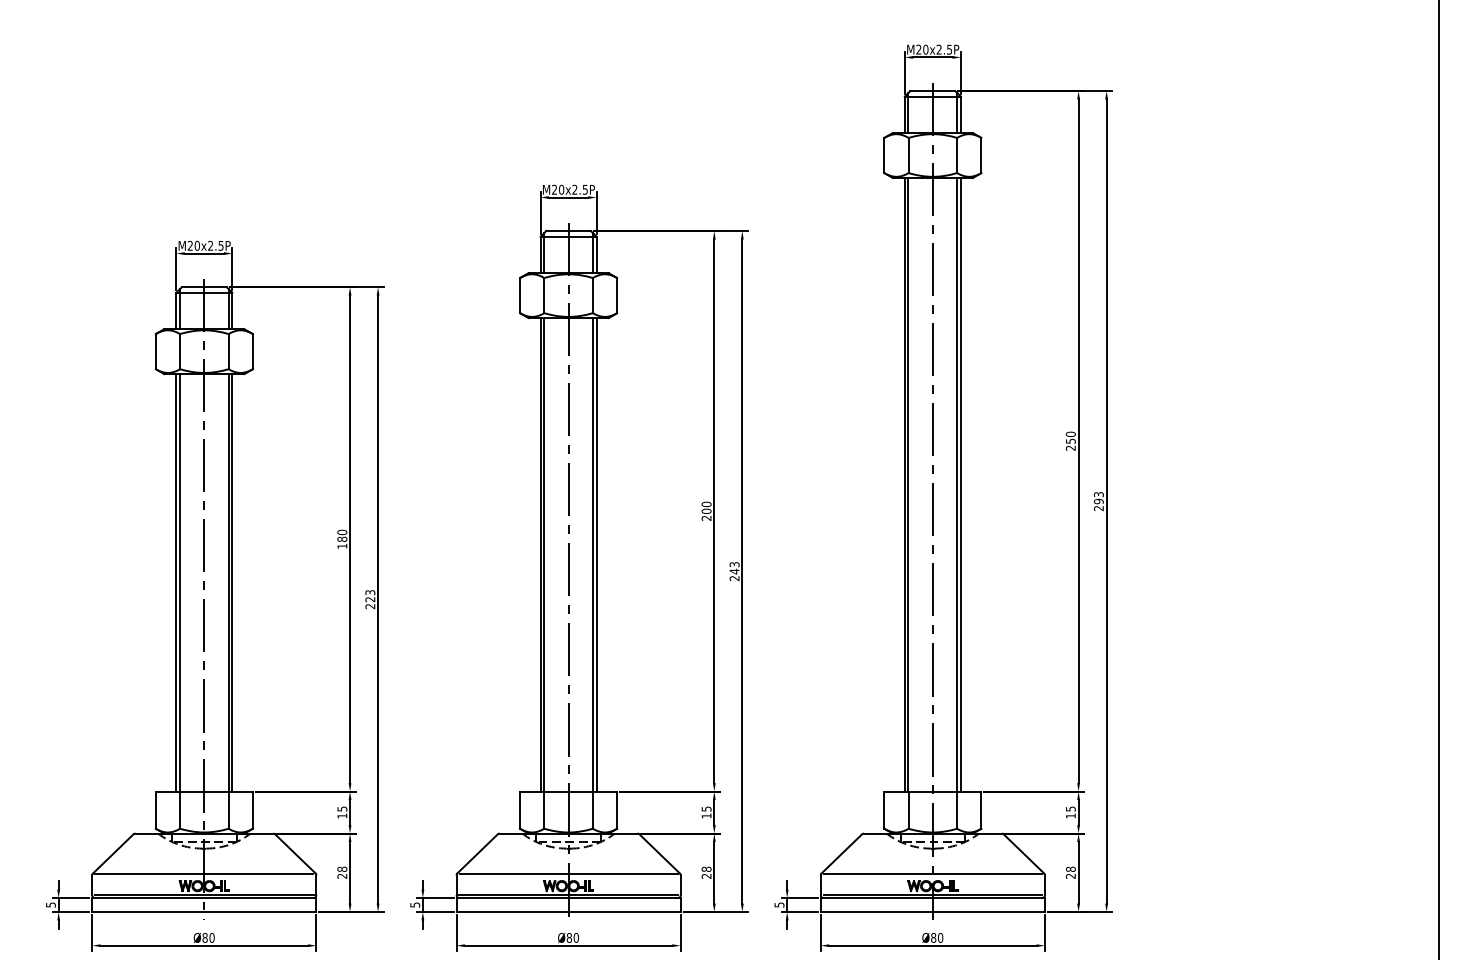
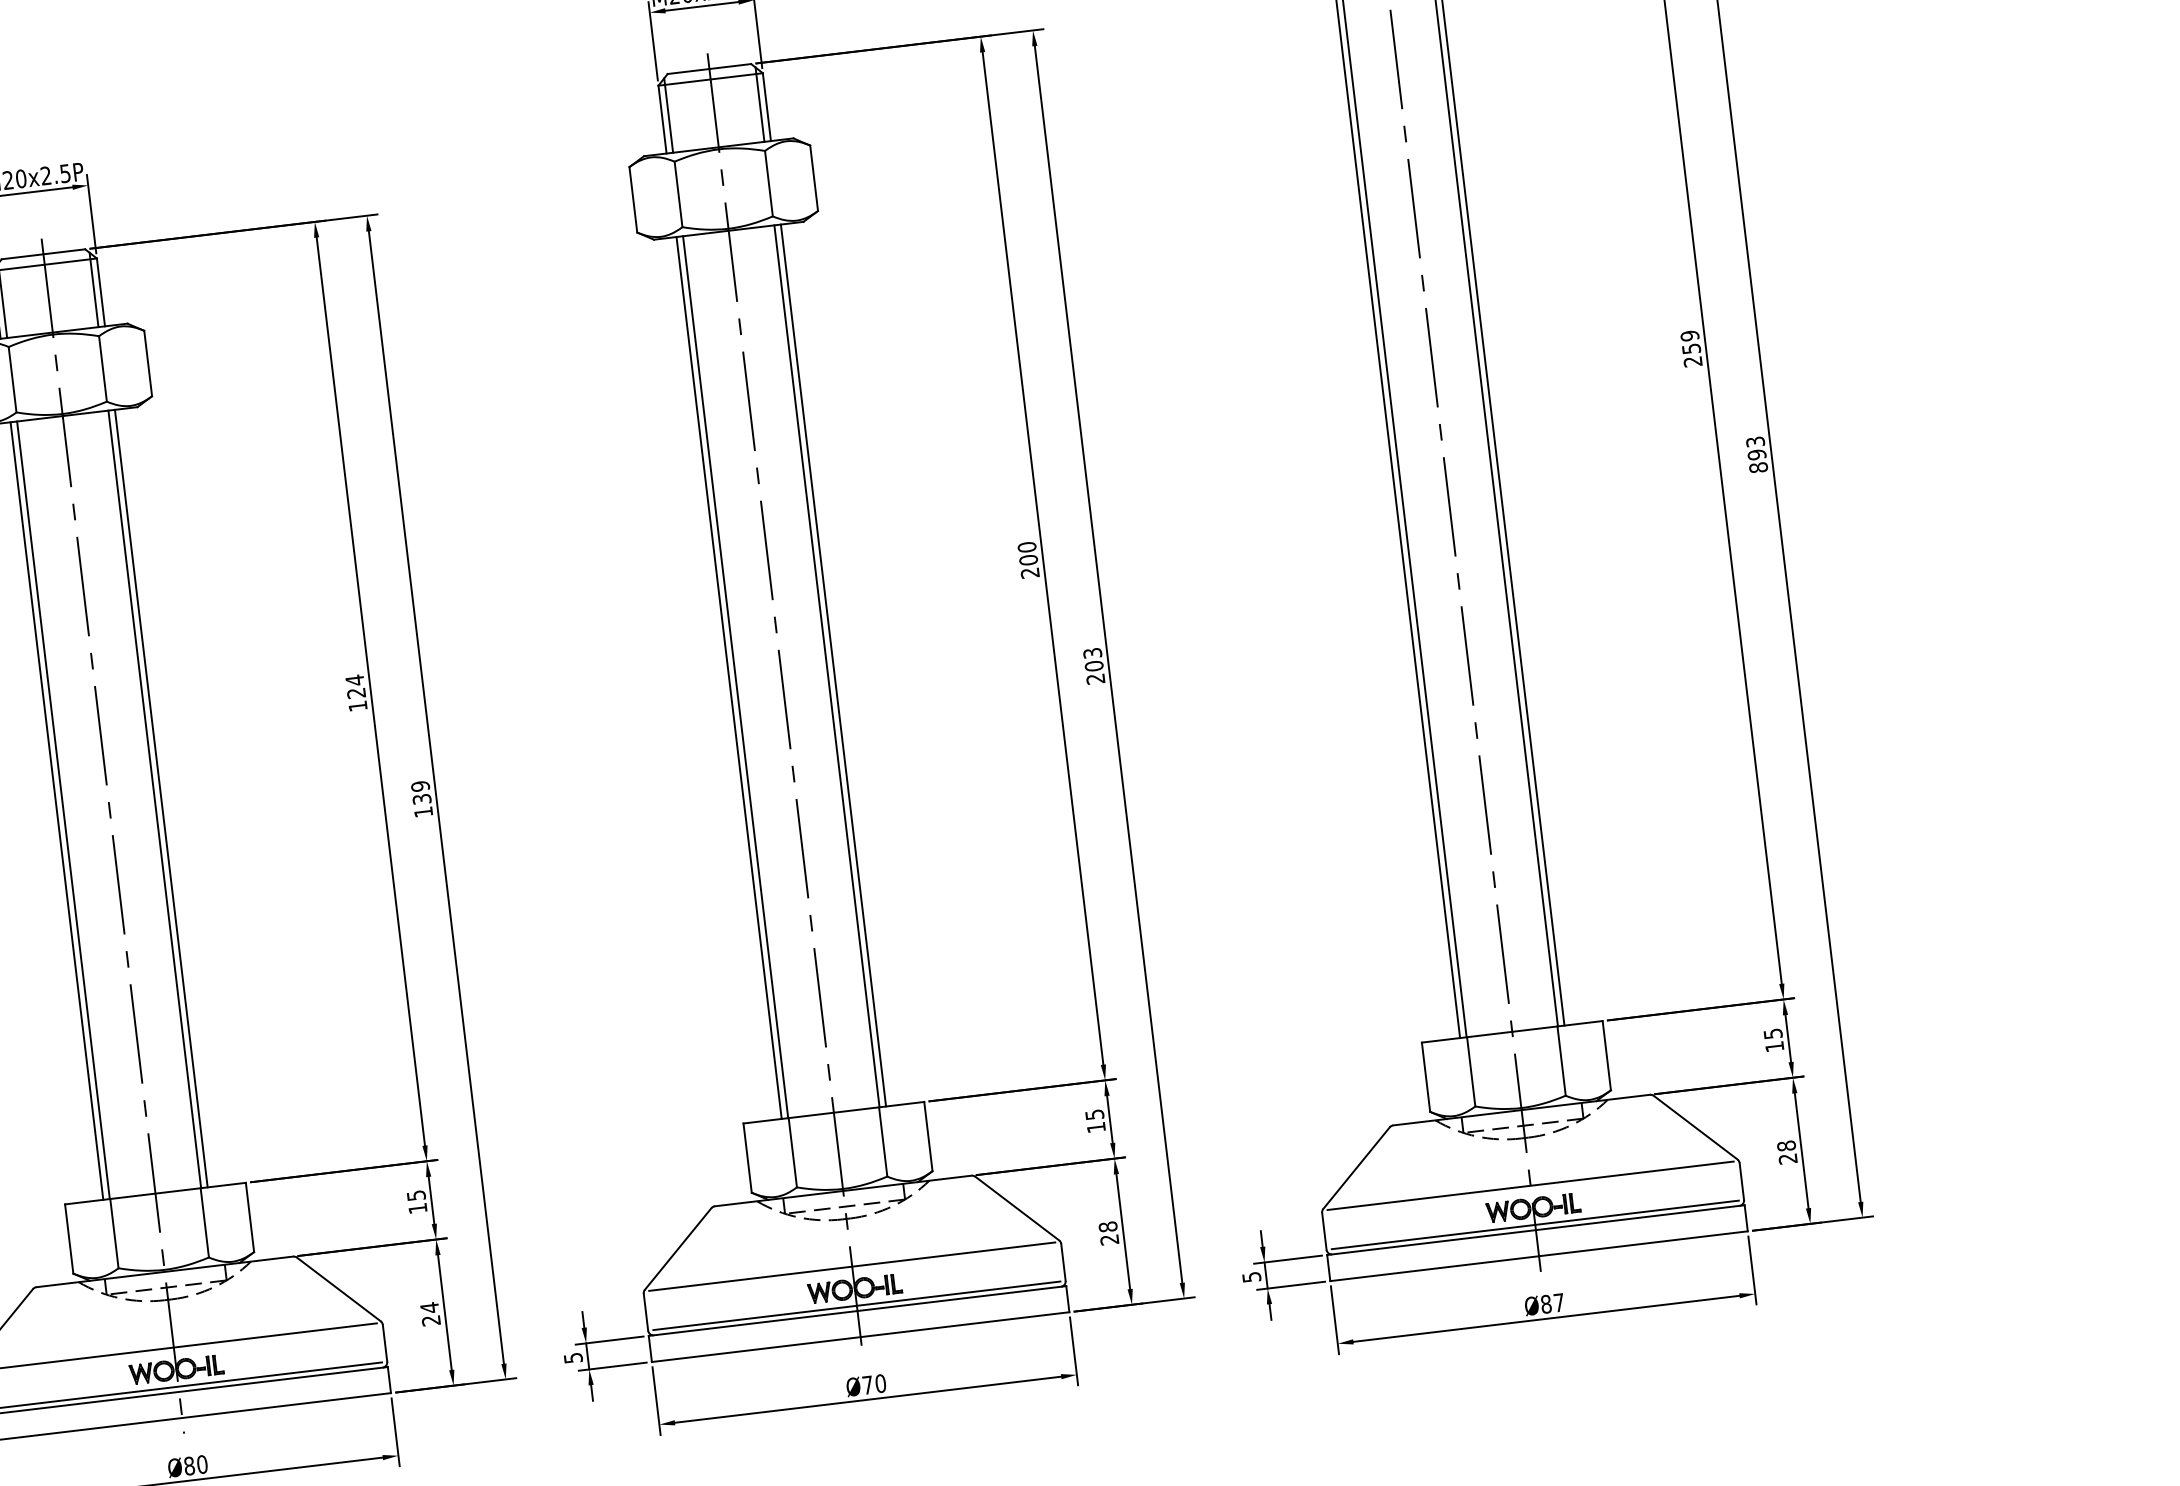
text: (1070, 434) -> (1689, 336), 250 -> 259
text: (1098, 508) -> (1757, 467), 293 -> 893
text: (342, 535) -> (355, 686), 180 -> 124
text: (734, 571) -> (1093, 666), 243 -> 203
text: (370, 599) -> (422, 799), 223 -> 139
text: (342, 869) -> (430, 1308), 28 -> 24
text: (569, 937) -> (867, 1384), Ø80 -> Ø70
text: (940, 937) -> (1558, 1301), Ø80 -> Ø87

